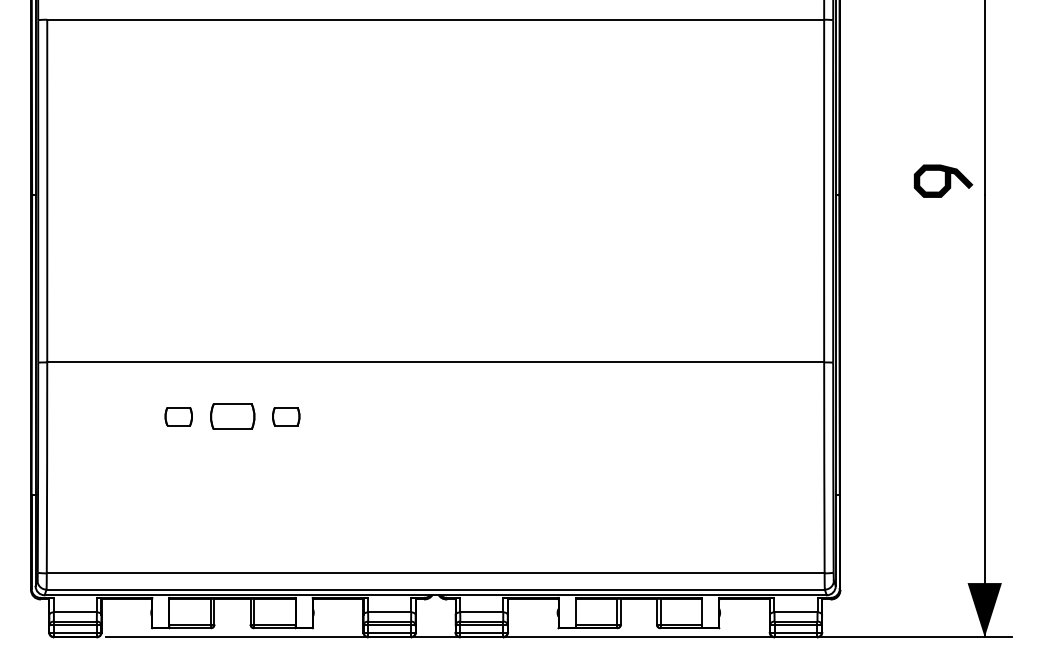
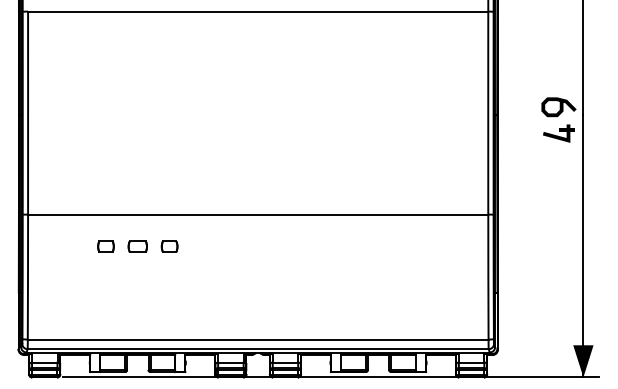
part: (942, 225) -> (558, 133), added
part: (231, 416) -> (137, 246), size x0.71

